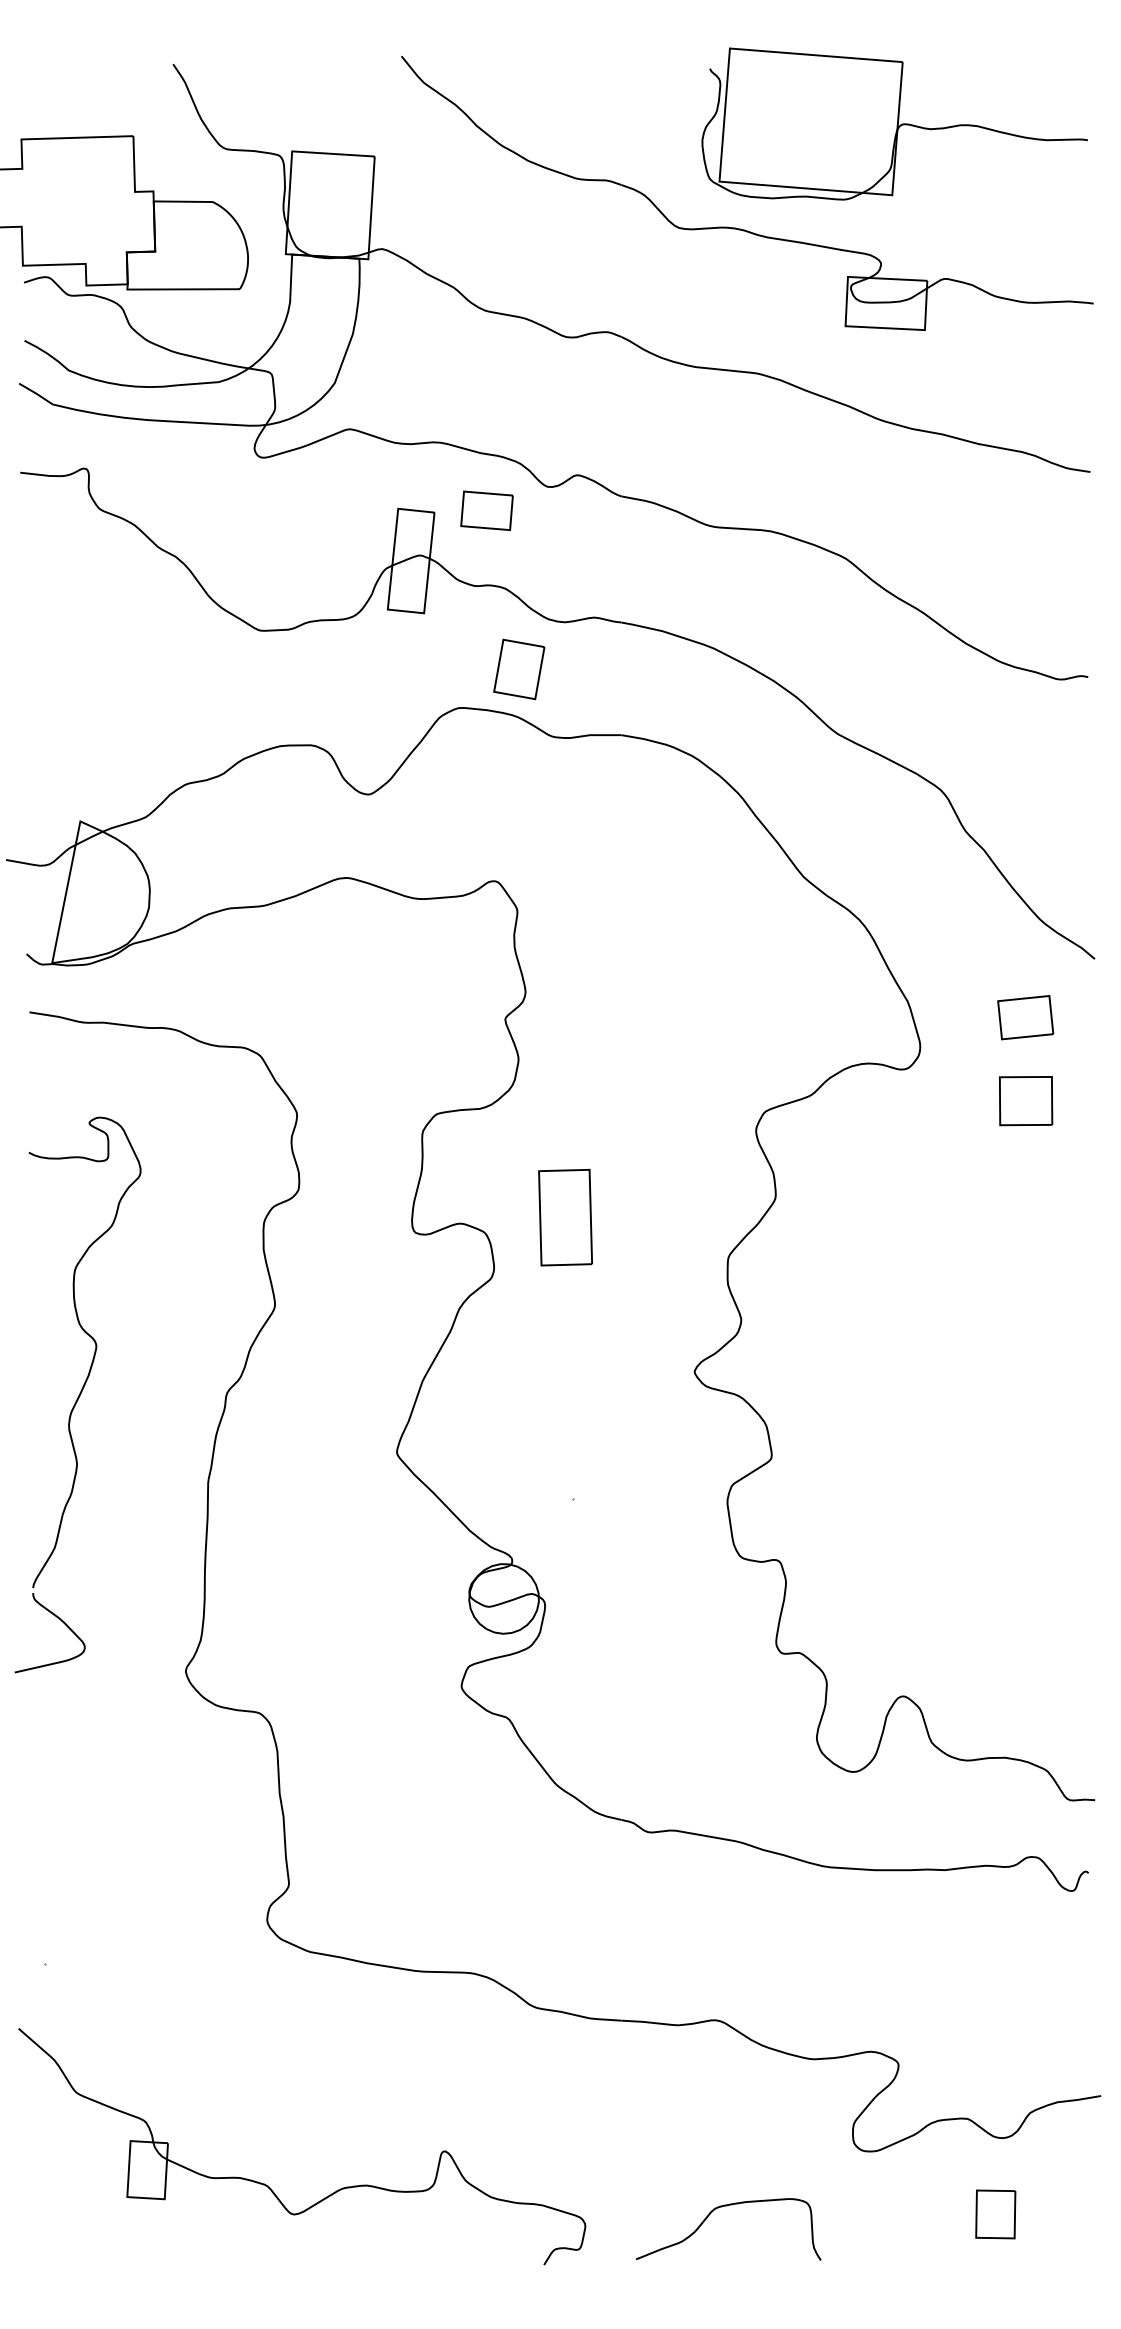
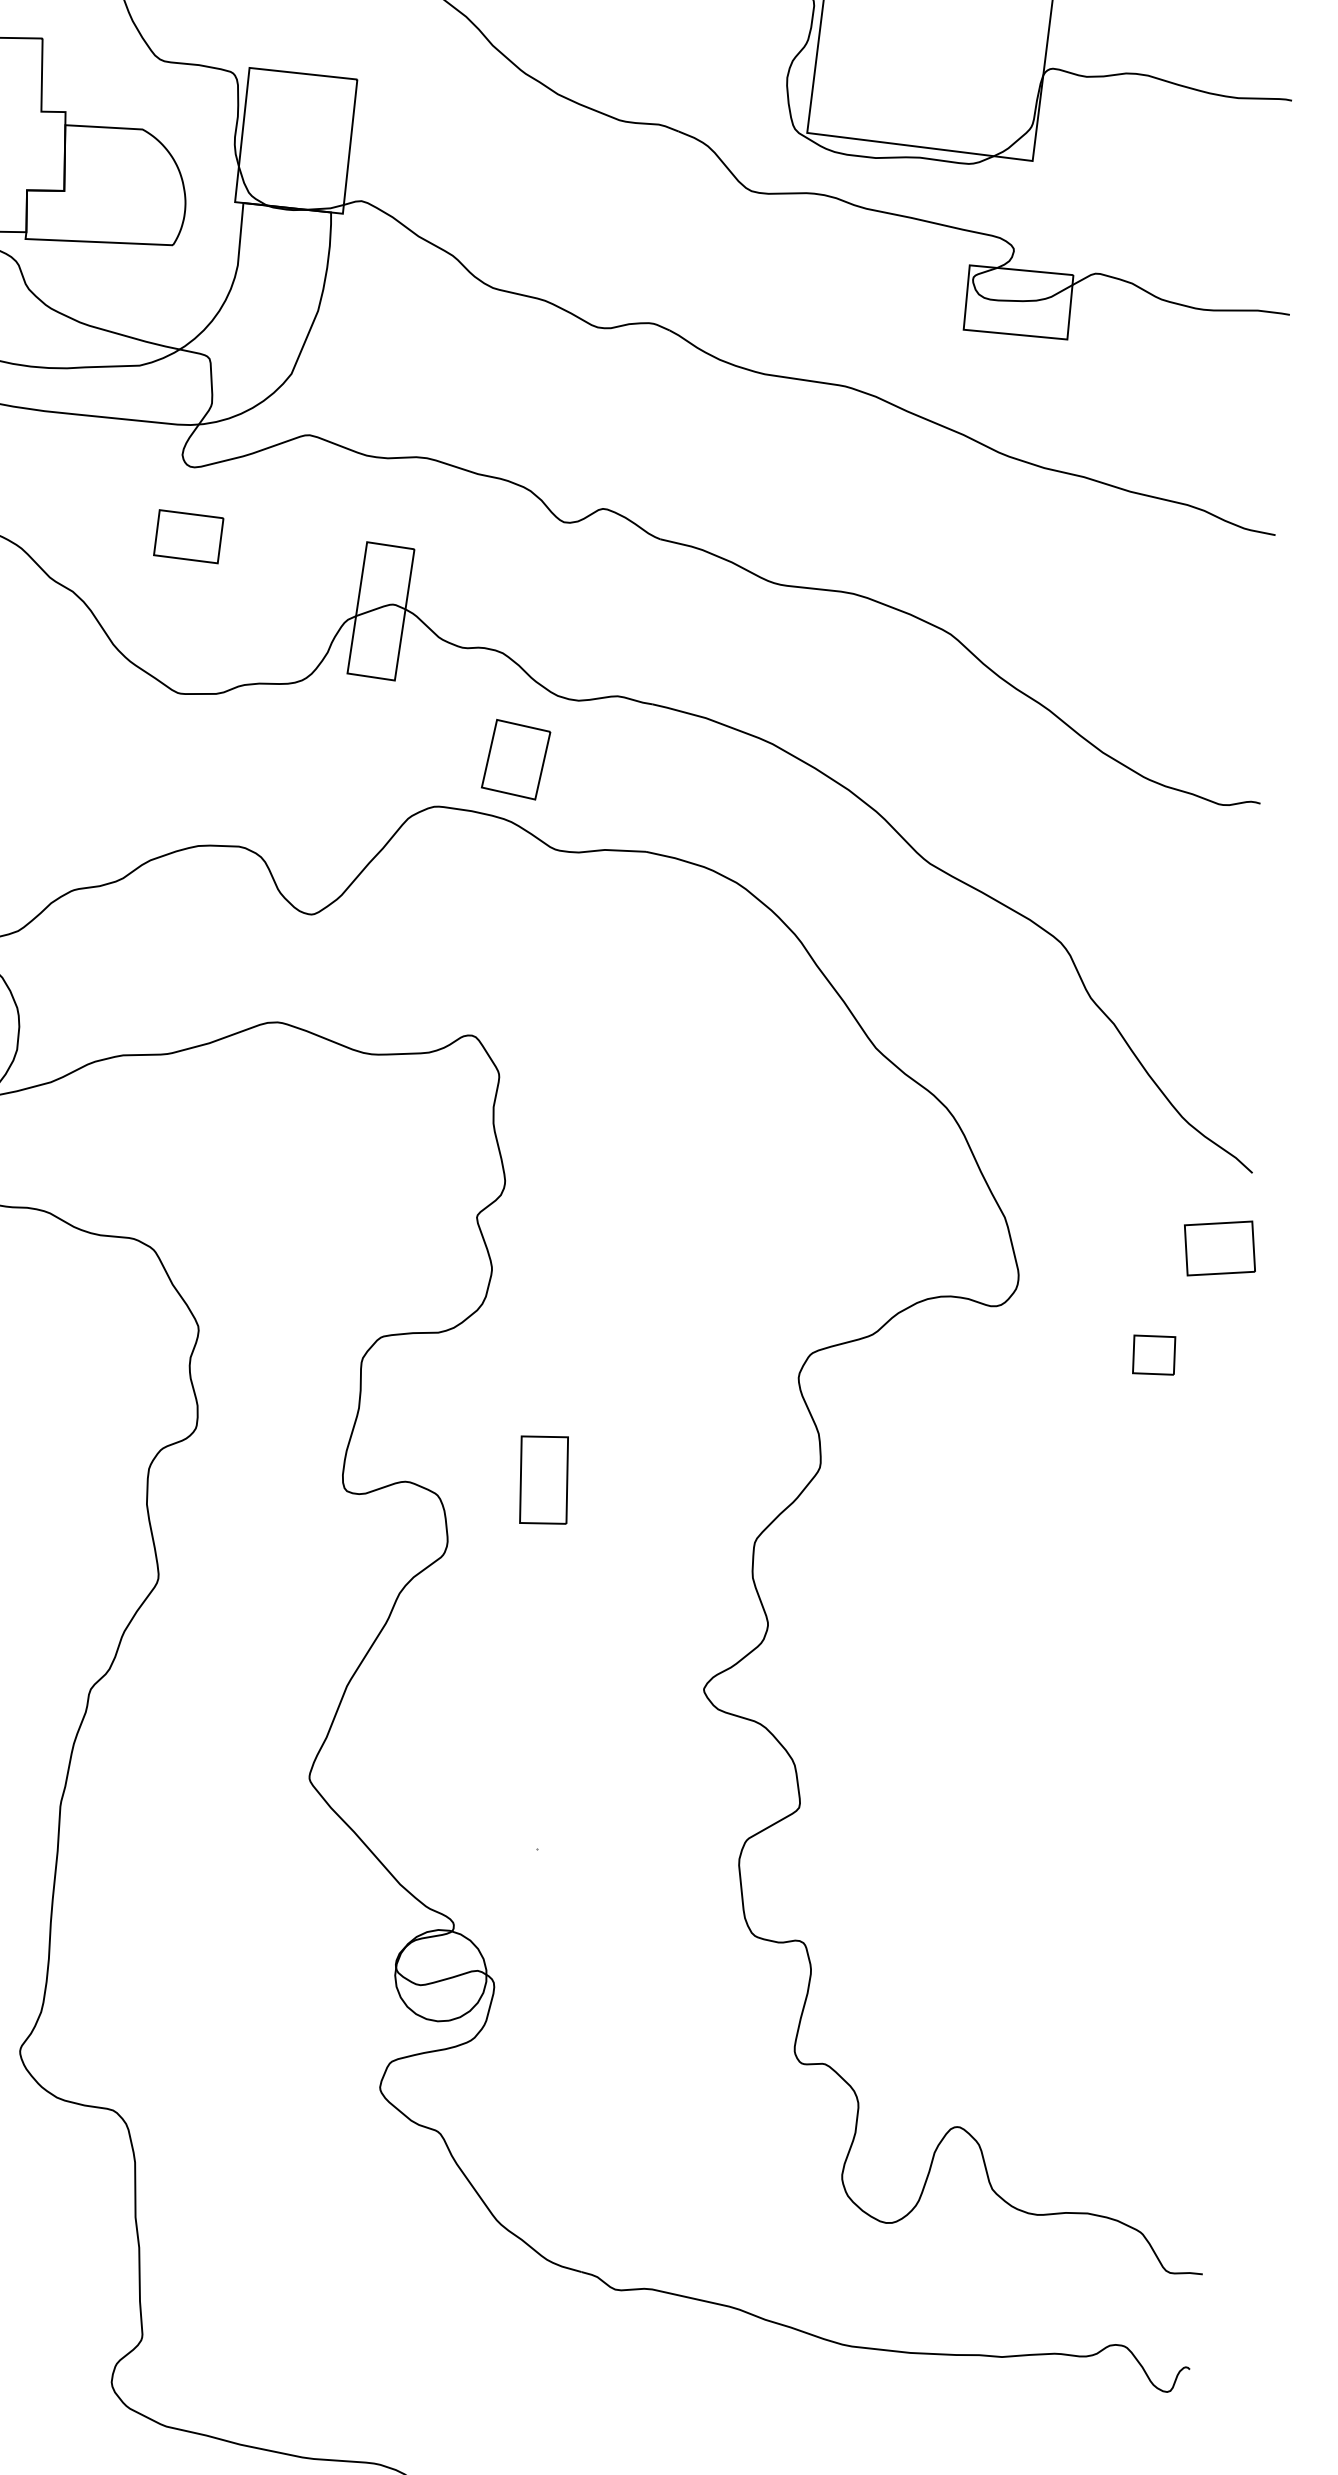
part: (486, 510) -> (188, 536), moved
part: (1025, 1017) -> (1219, 1248), moved
part: (1026, 1101) -> (1154, 1355), size x0.6
part: (565, 1217) -> (544, 1479), size x0.7

